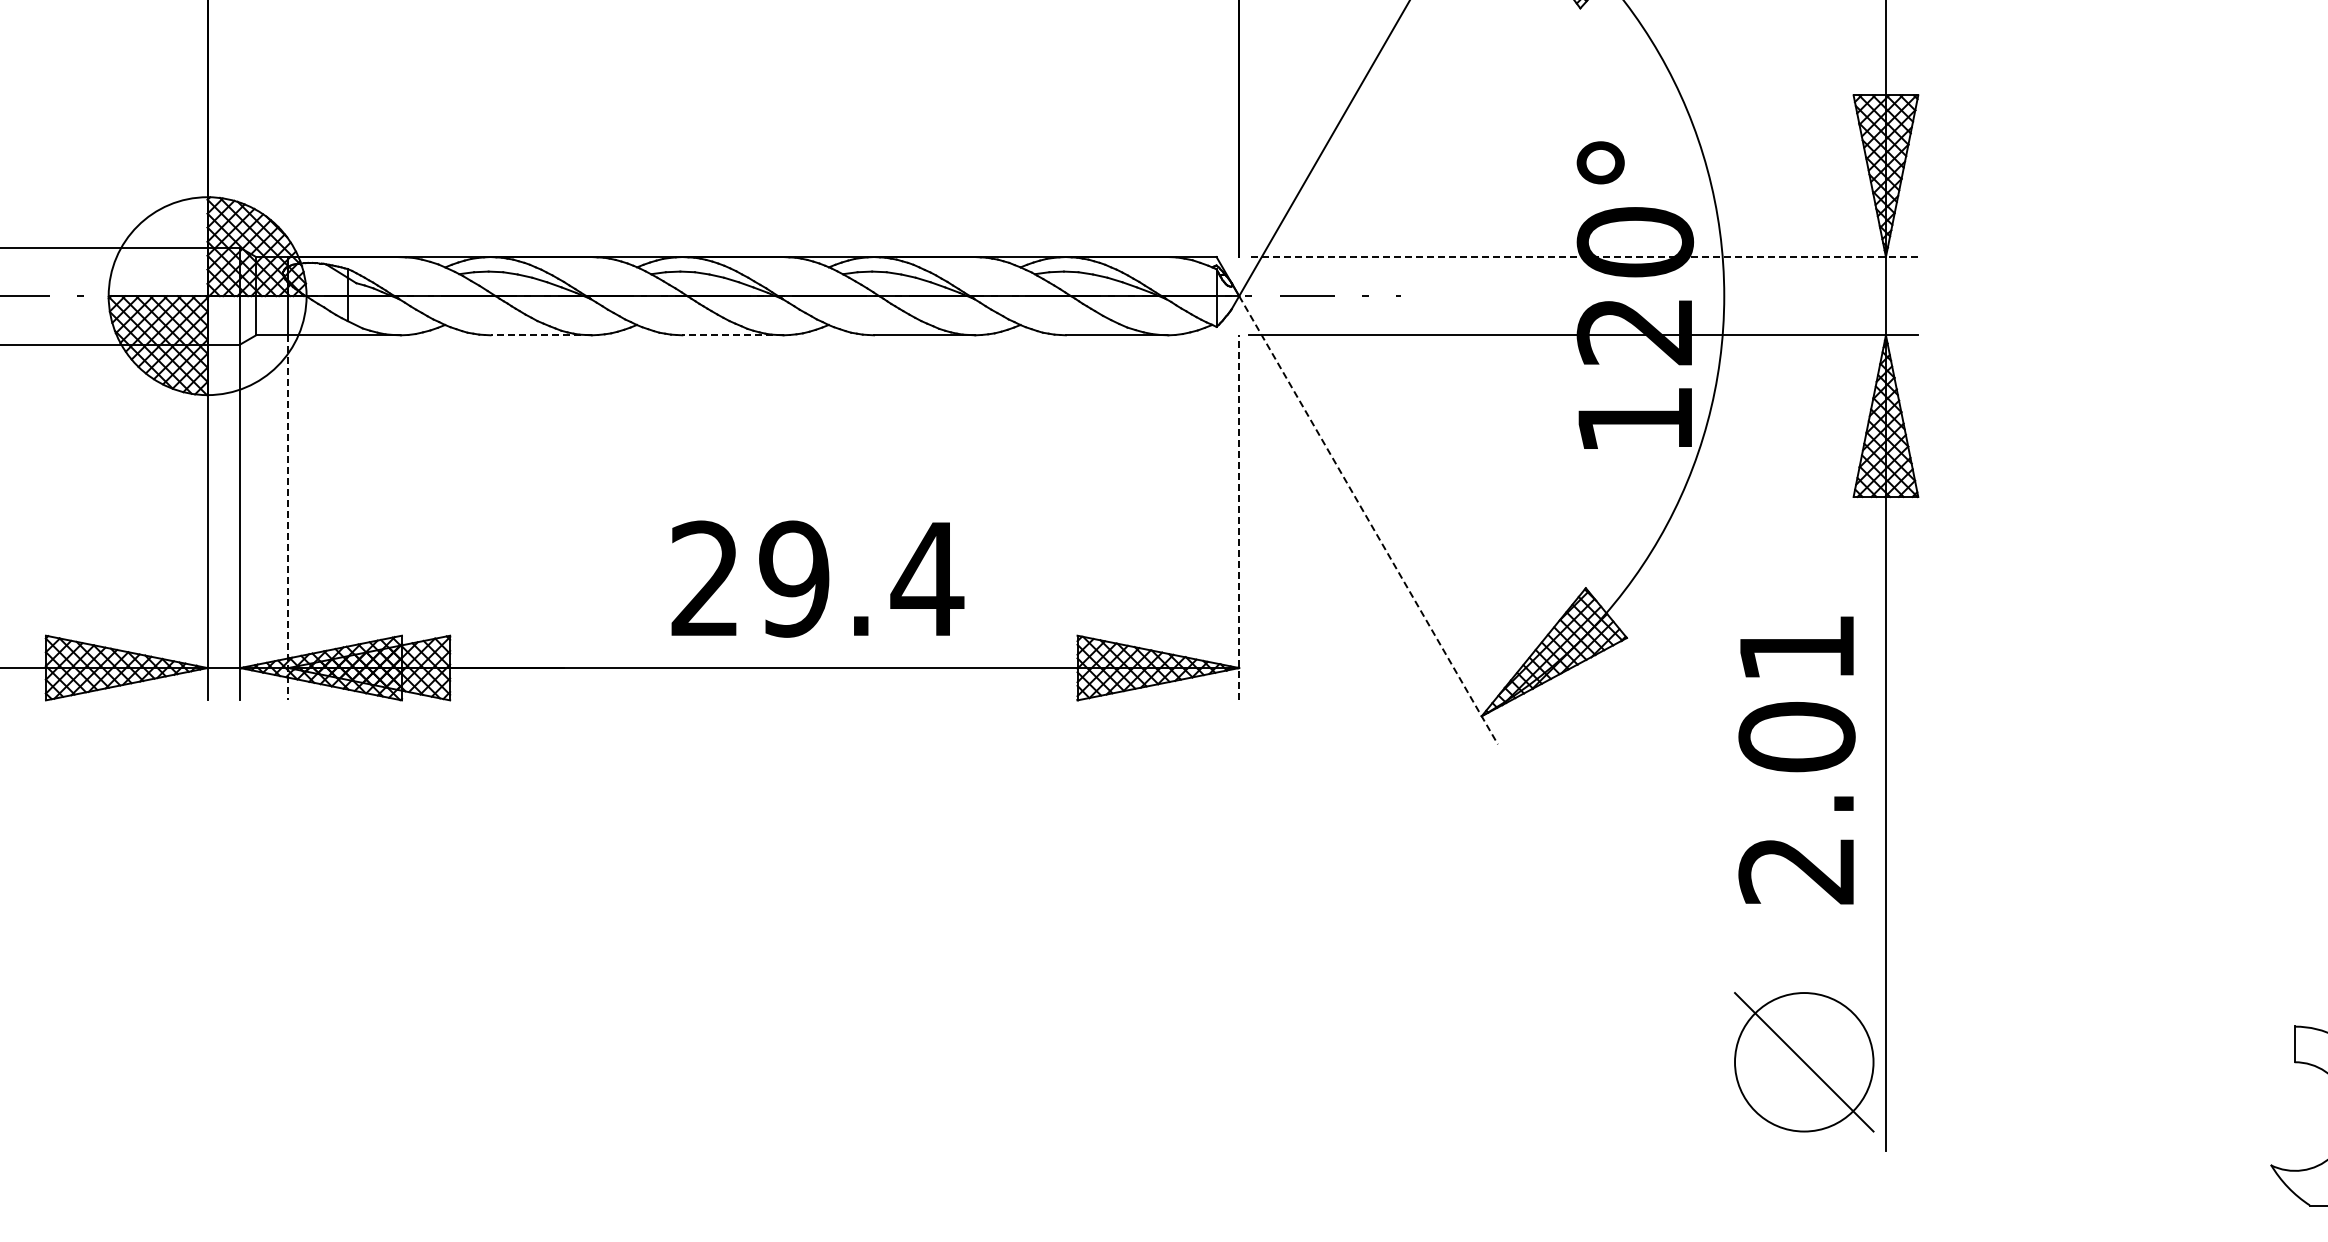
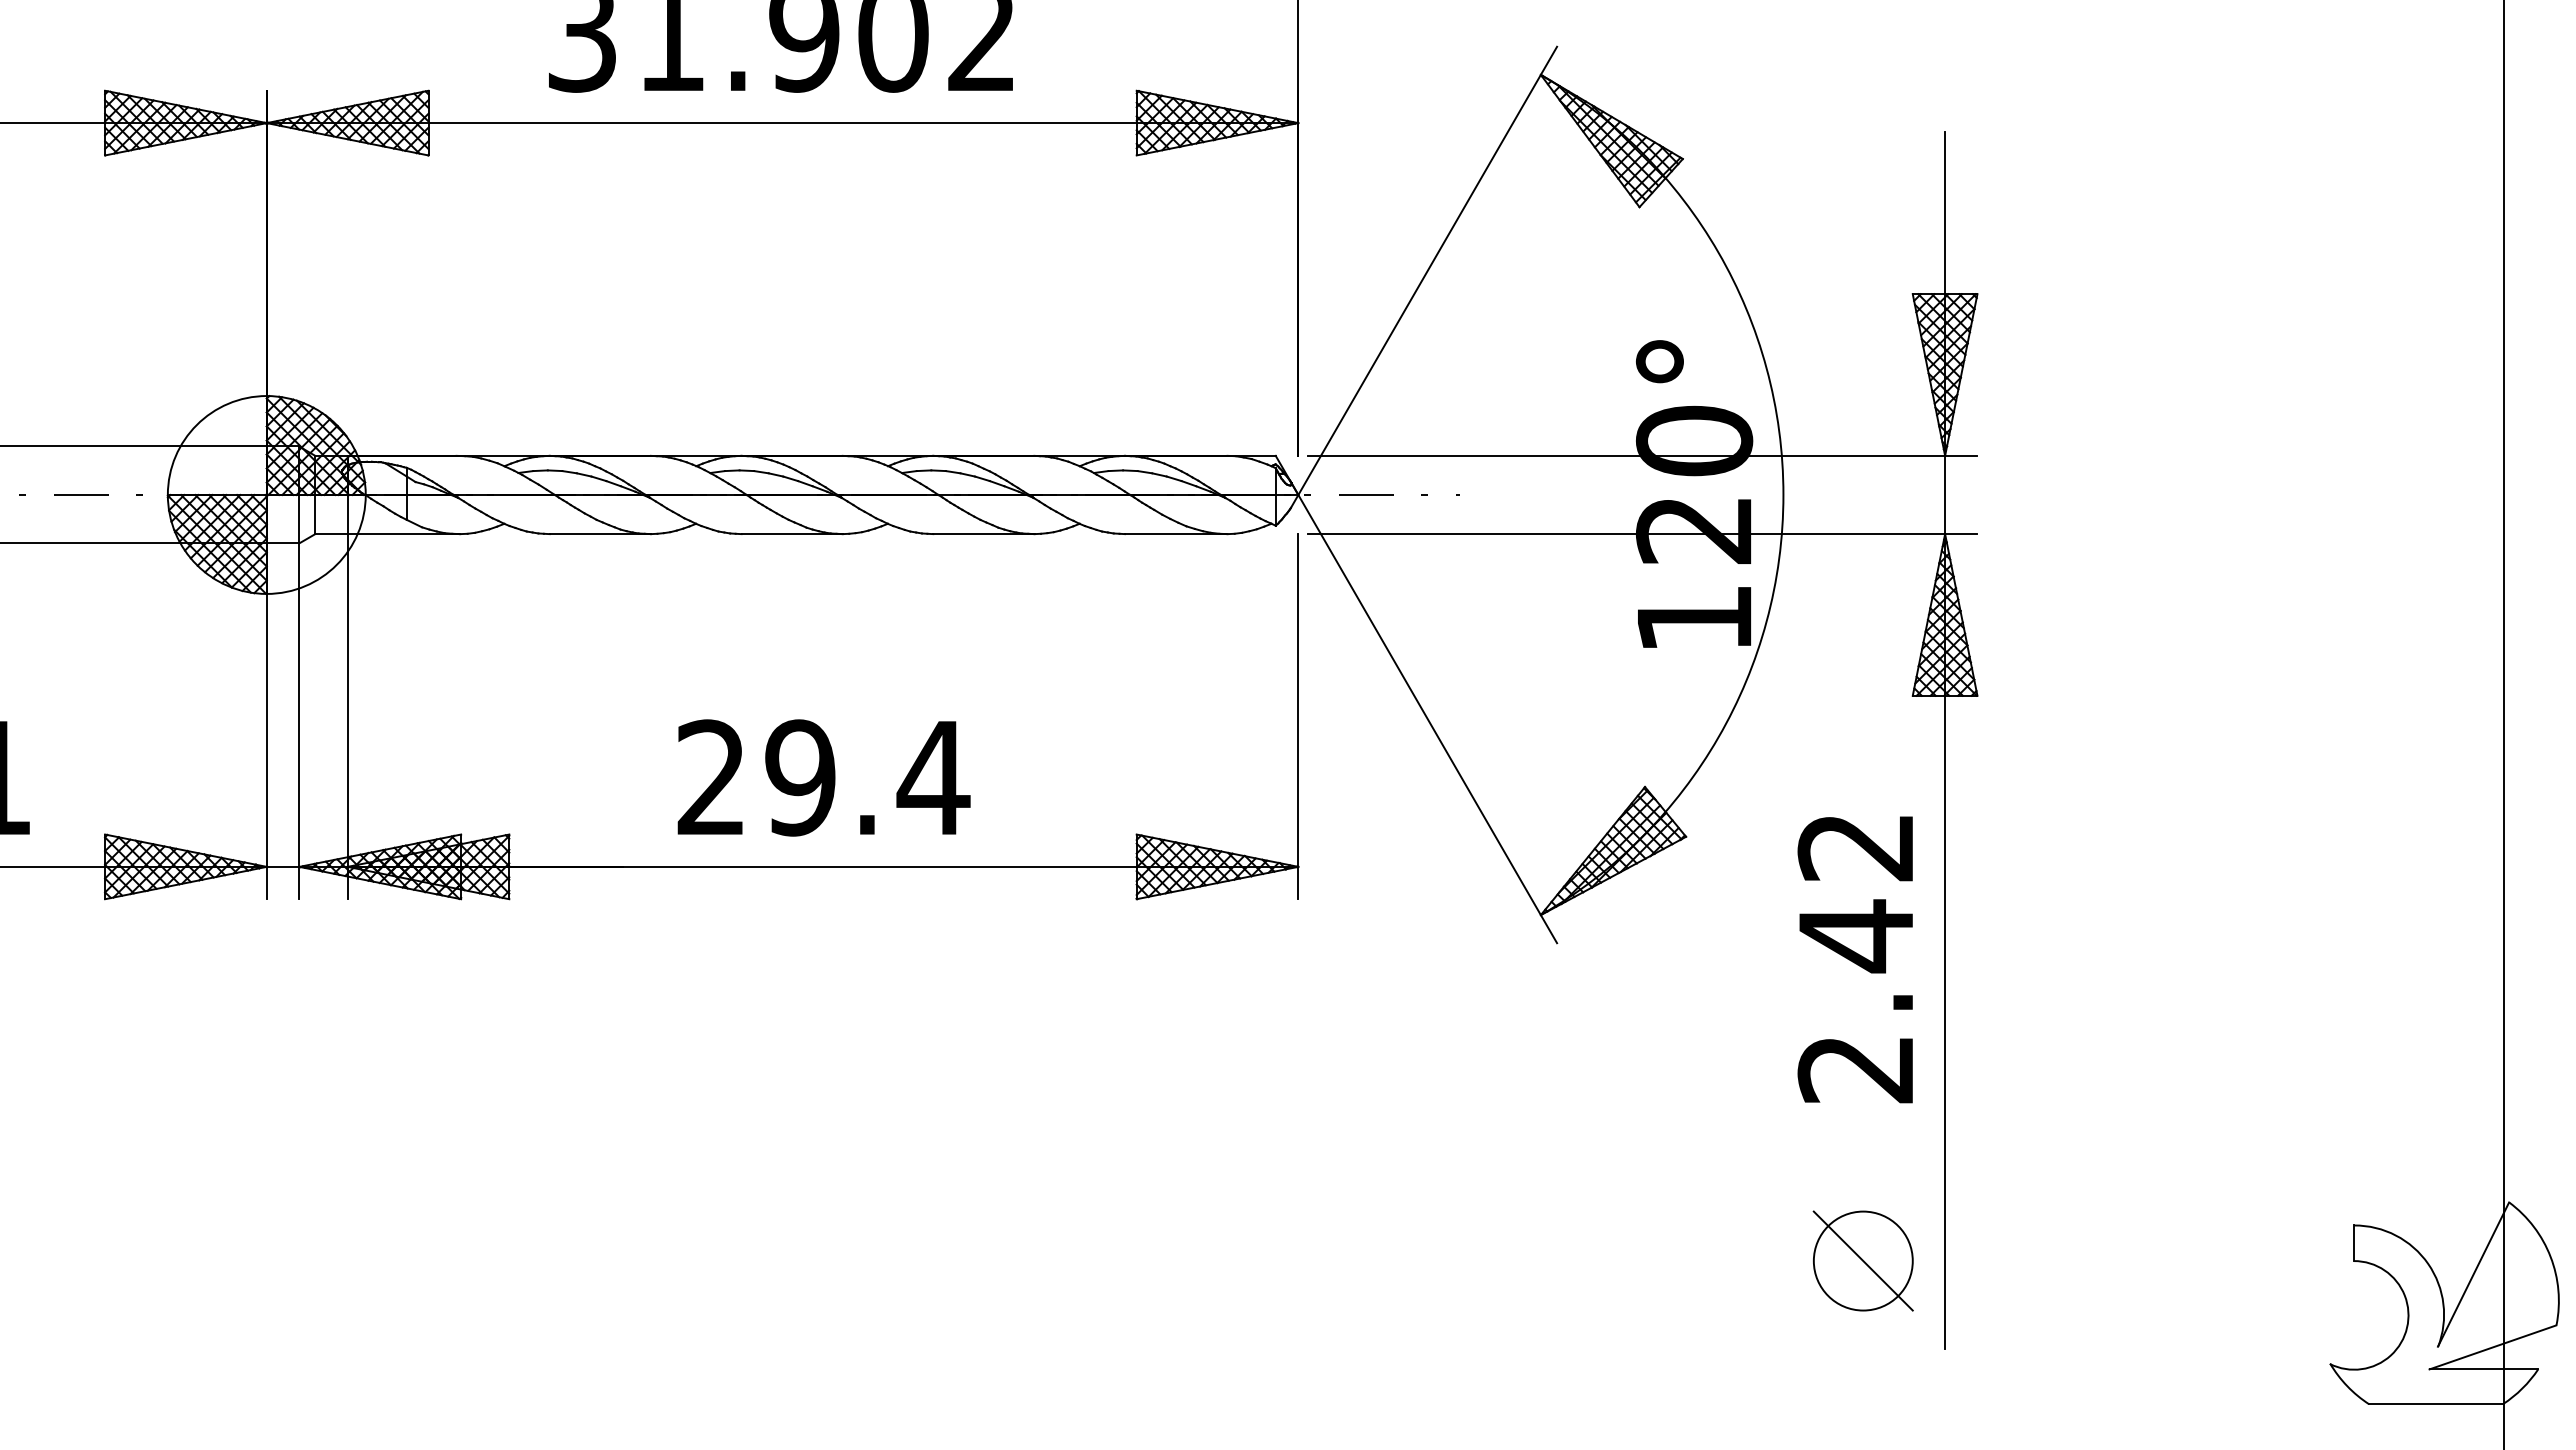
line: (1583, 256) -> (1642, 455), dashed -> solid
line: (541, 335) -> (600, 534), dashed -> solid
line: (733, 335) -> (792, 534), dashed -> solid
line: (288, 517) -> (347, 716), dashed -> solid
line: (1239, 517) -> (1298, 716), dashed -> solid
line: (1368, 520) -> (1427, 719), dashed -> solid
text: (817, 578) -> (823, 777), moved
text: (1796, 695) -> (1855, 894), 2.01 -> 2.42
part: (1803, 1061) -> (1862, 1260), size x0.71

